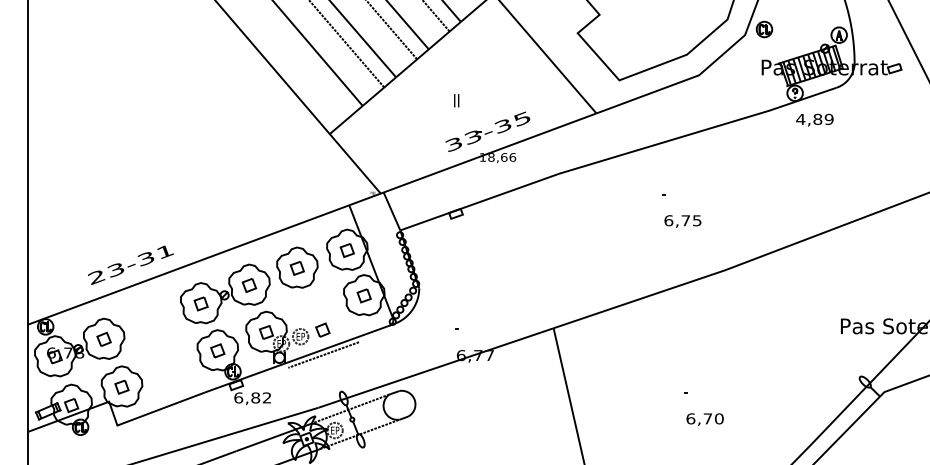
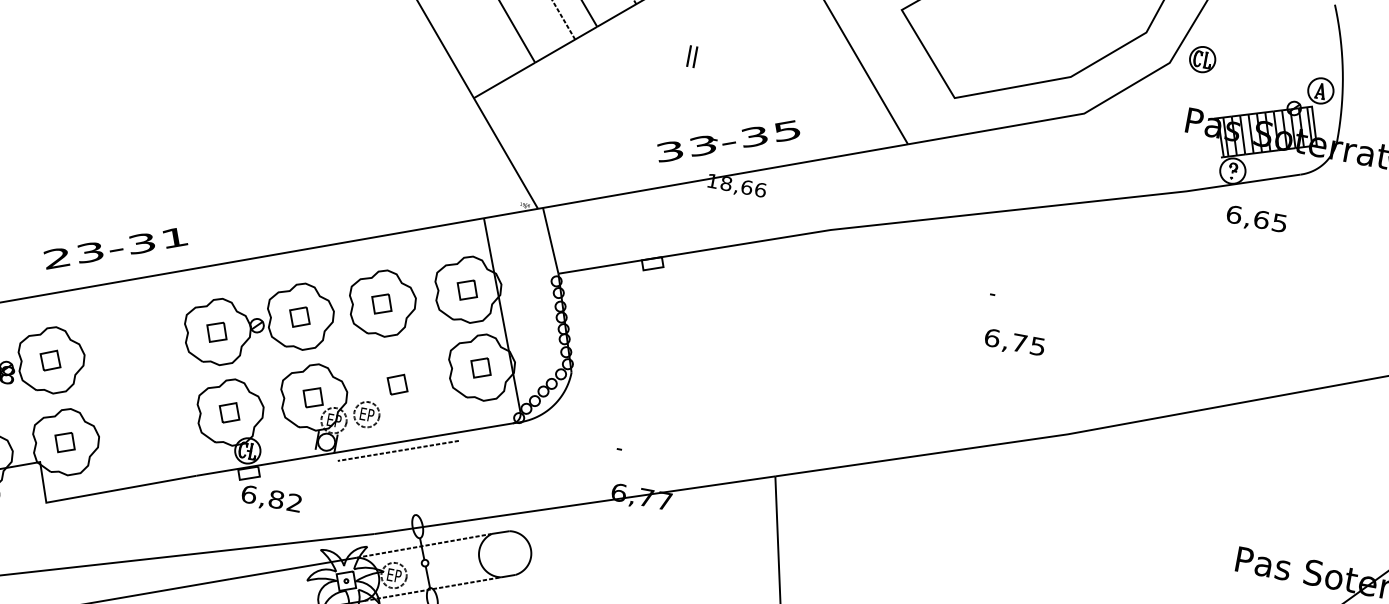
text: (456, 100) -> (692, 56), moved
text: (814, 118) -> (1256, 217), 4,89 -> 6,65
part: (322, 329) -> (397, 383), moved

